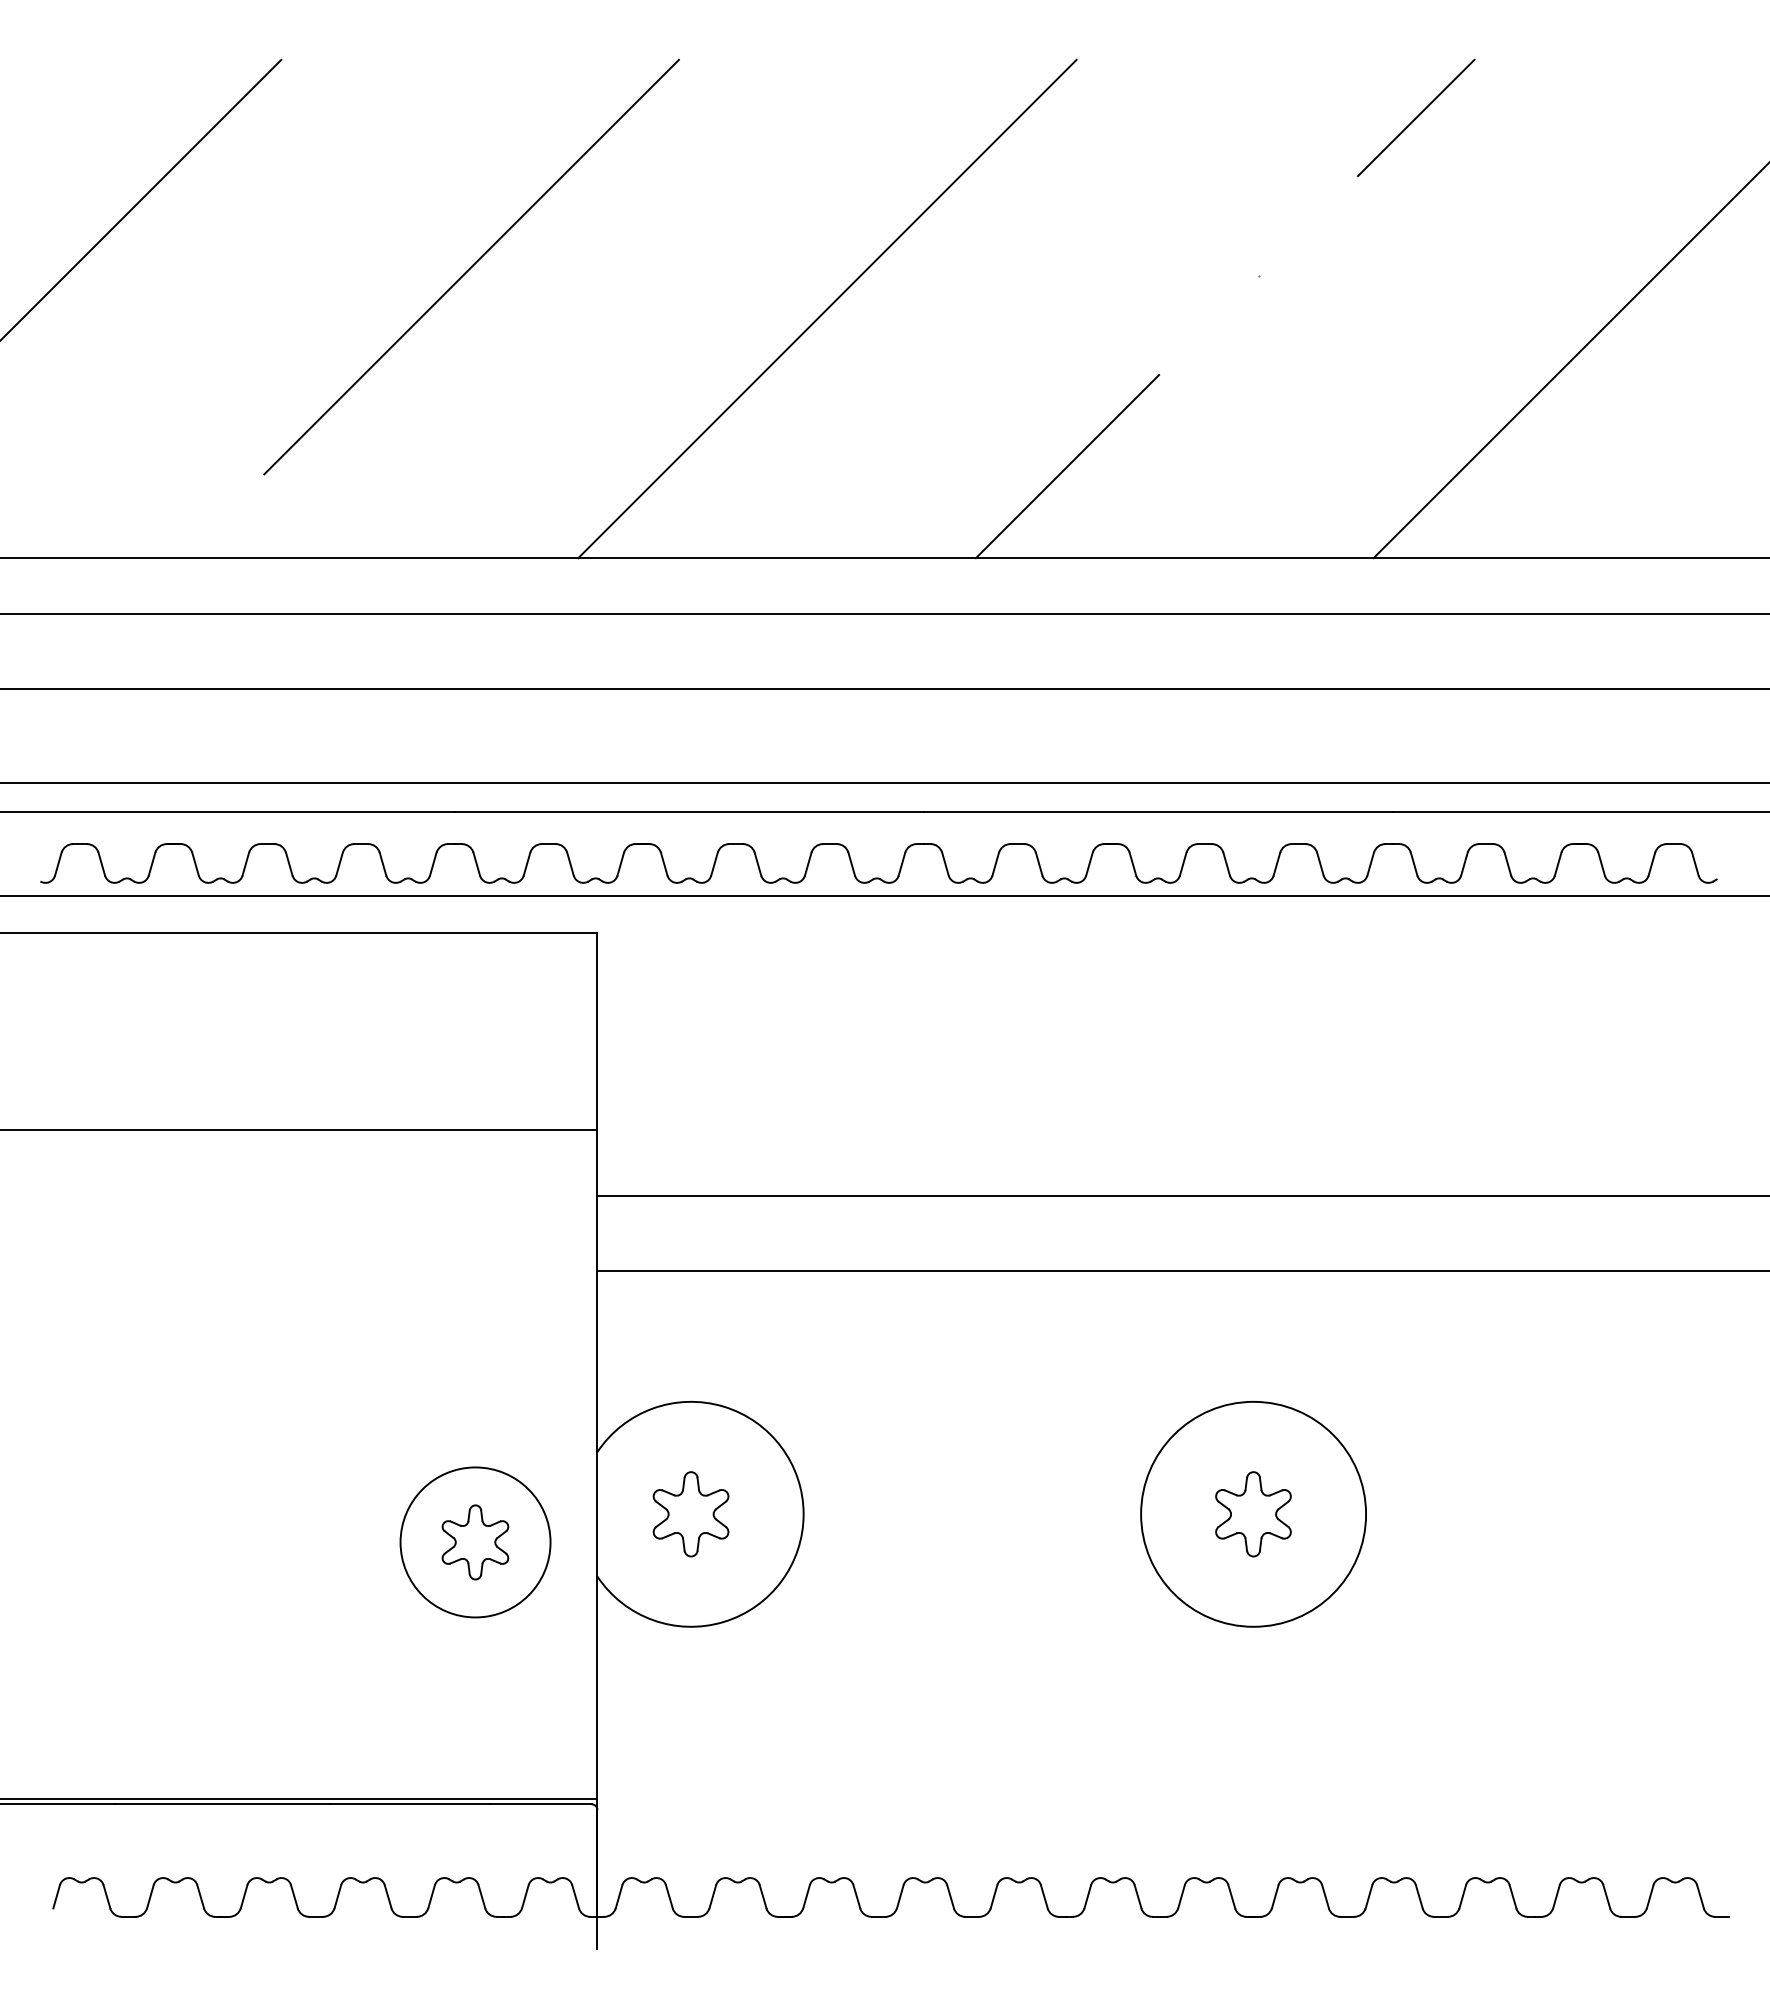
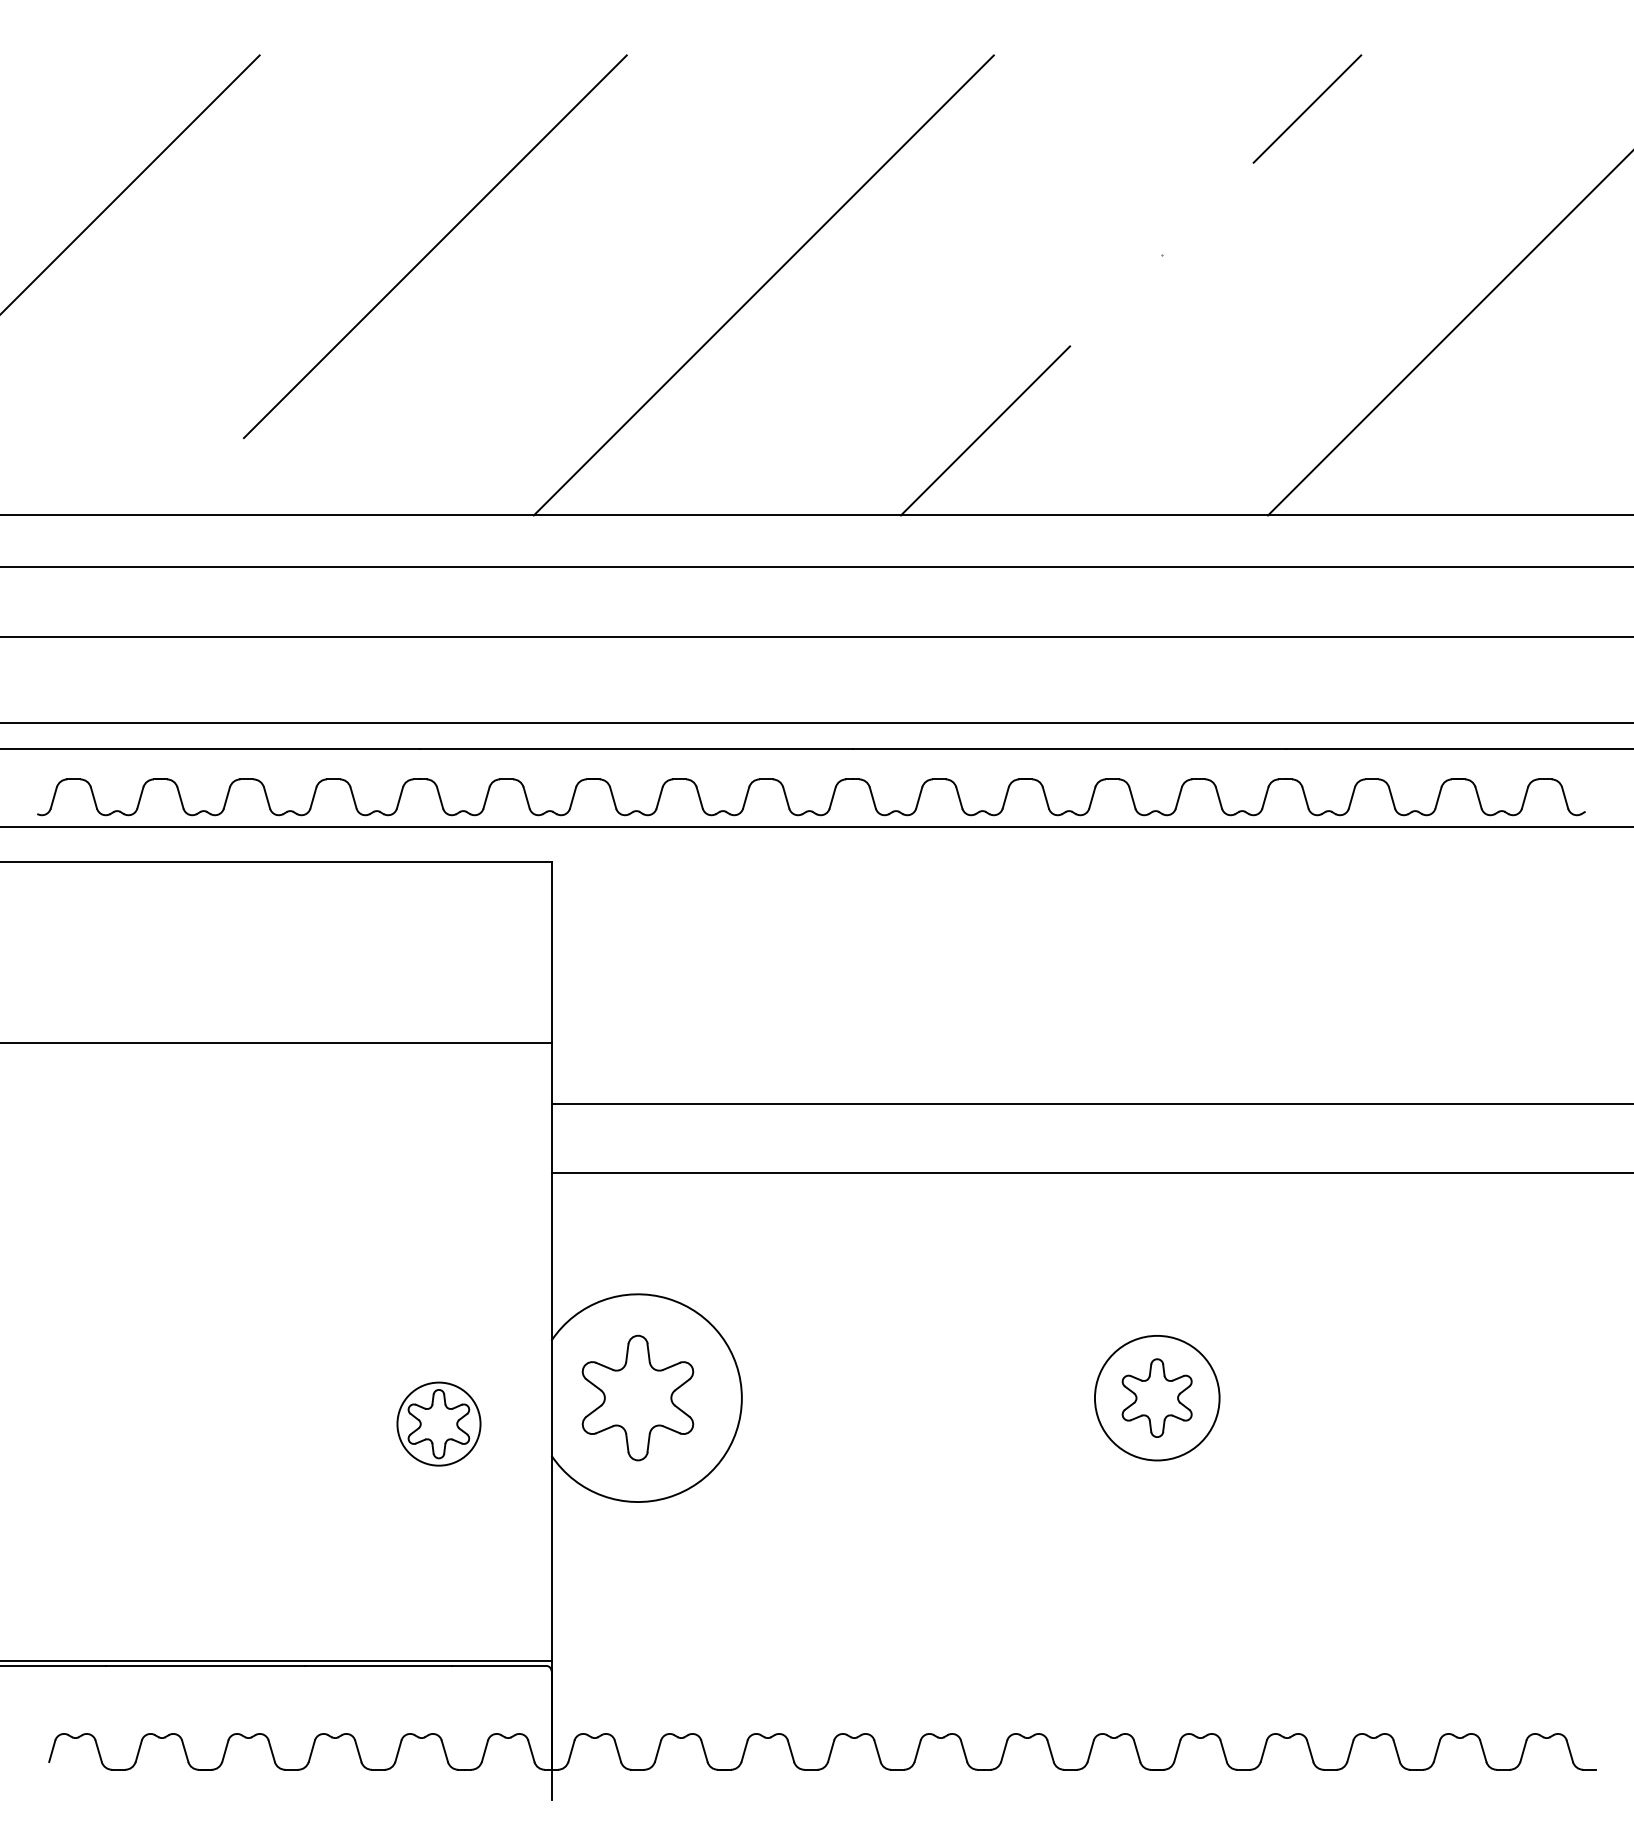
circle: (1253, 1513) -> (1157, 1397), size x0.6
part: (690, 1514) -> (637, 1398), size x1.6
circle: (475, 1542) -> (438, 1424), size x0.6

